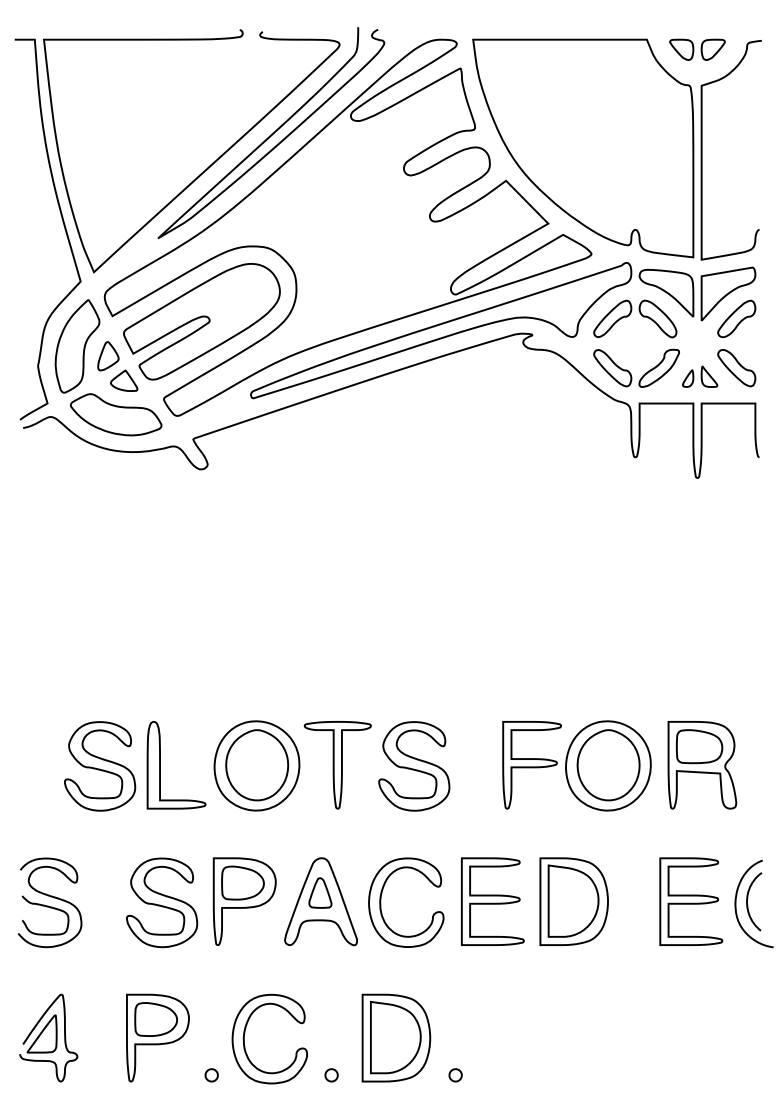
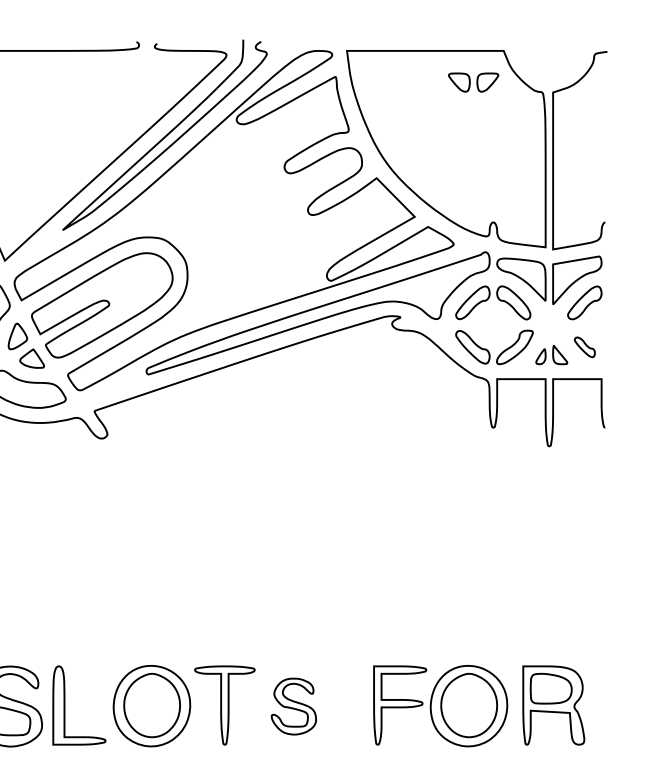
part: (697, 49) -> (473, 82), moved
part: (736, 368) -> (584, 347), size x0.6
part: (414, 766) -> (294, 706), size x0.7

